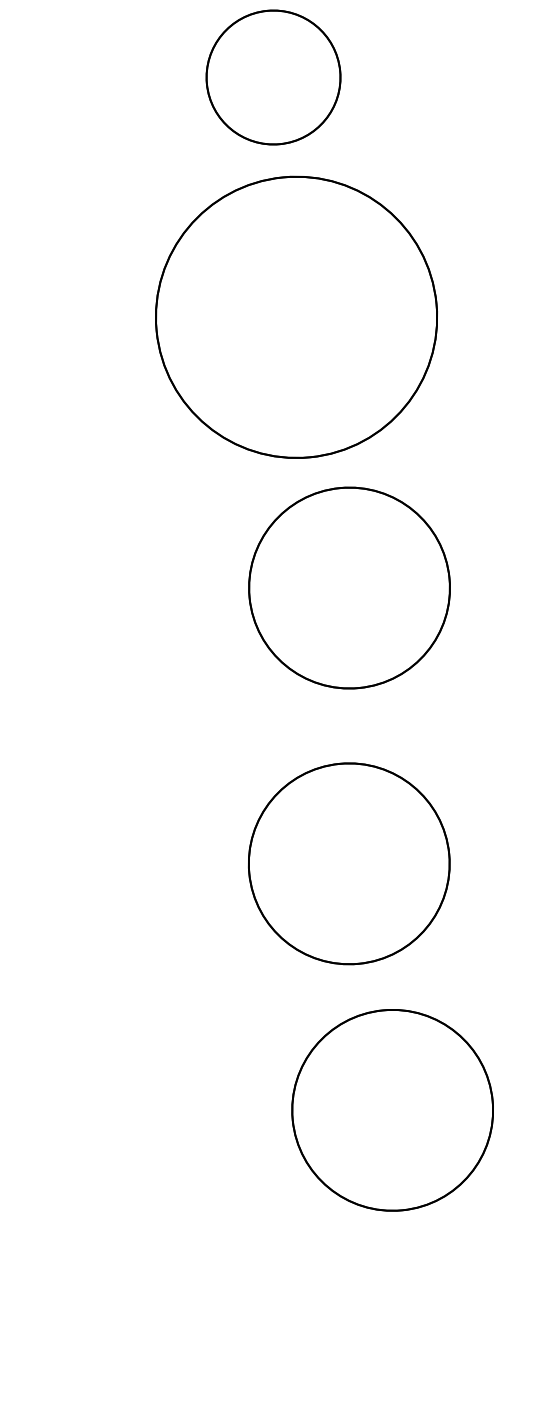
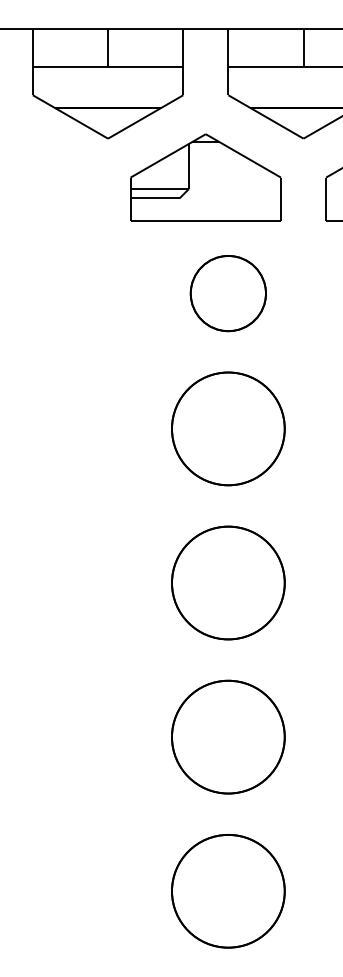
part: (296, 316) -> (228, 428), size x0.71
part: (349, 587) -> (228, 582), moved
part: (392, 1110) -> (228, 891), moved

